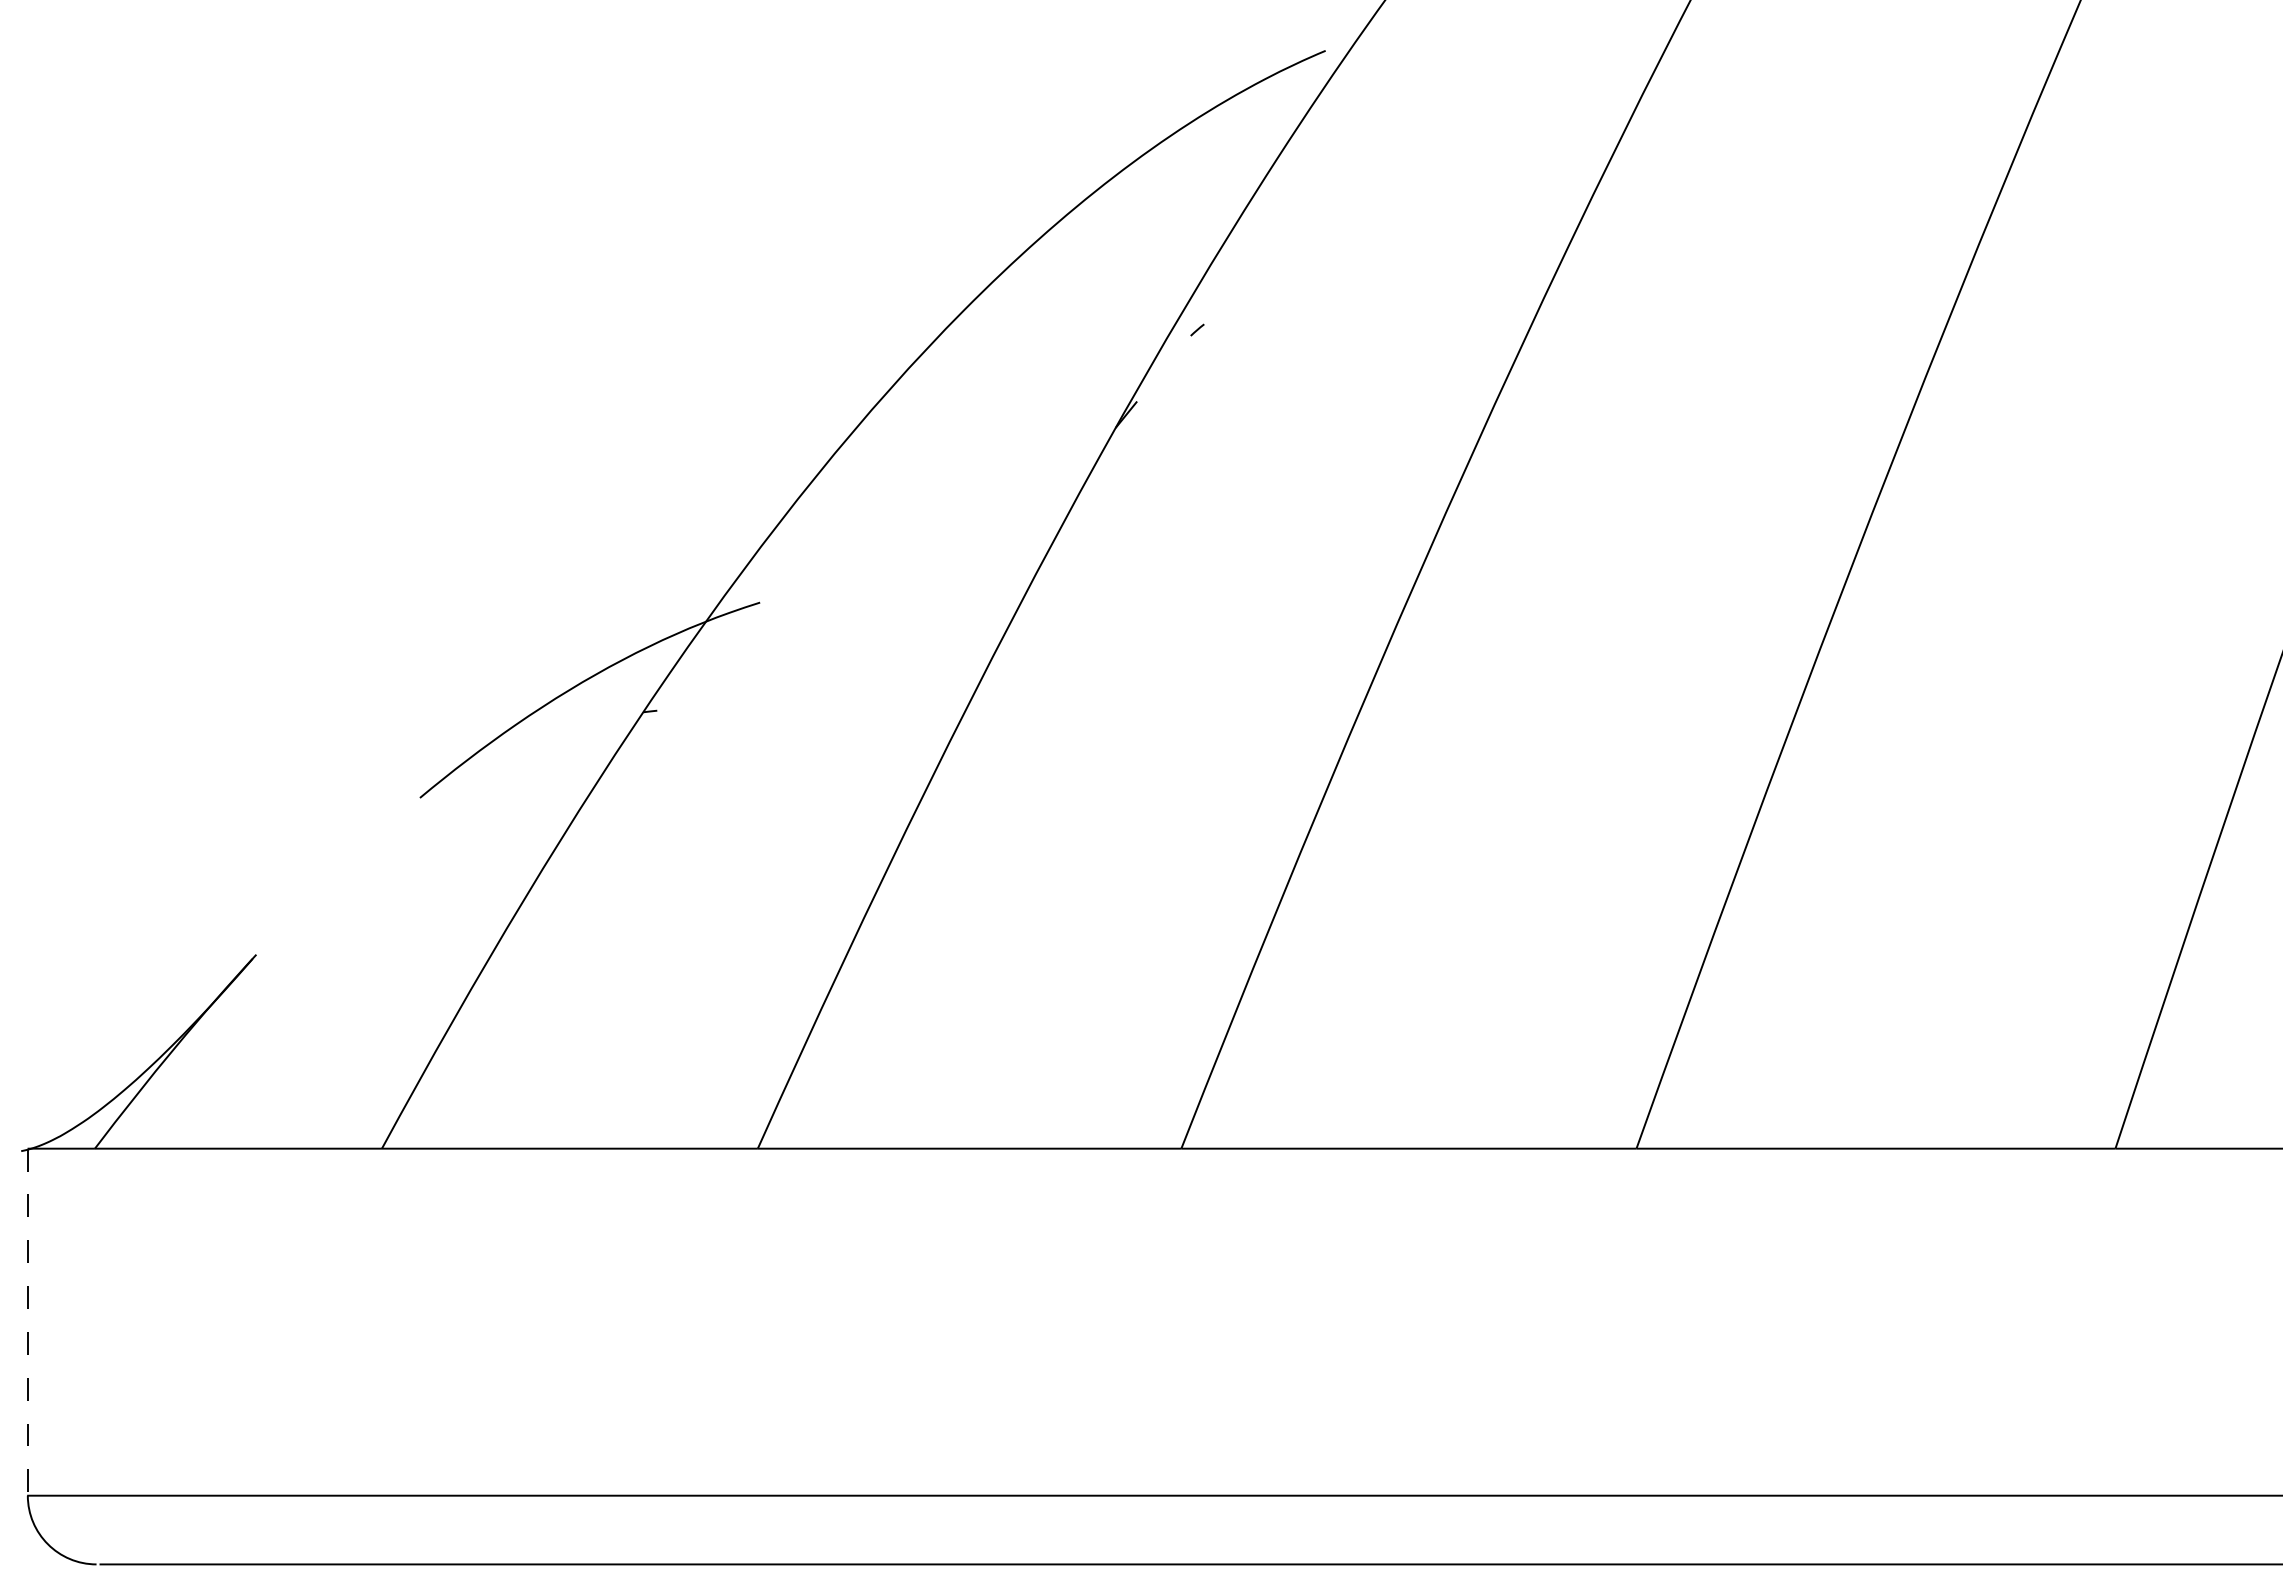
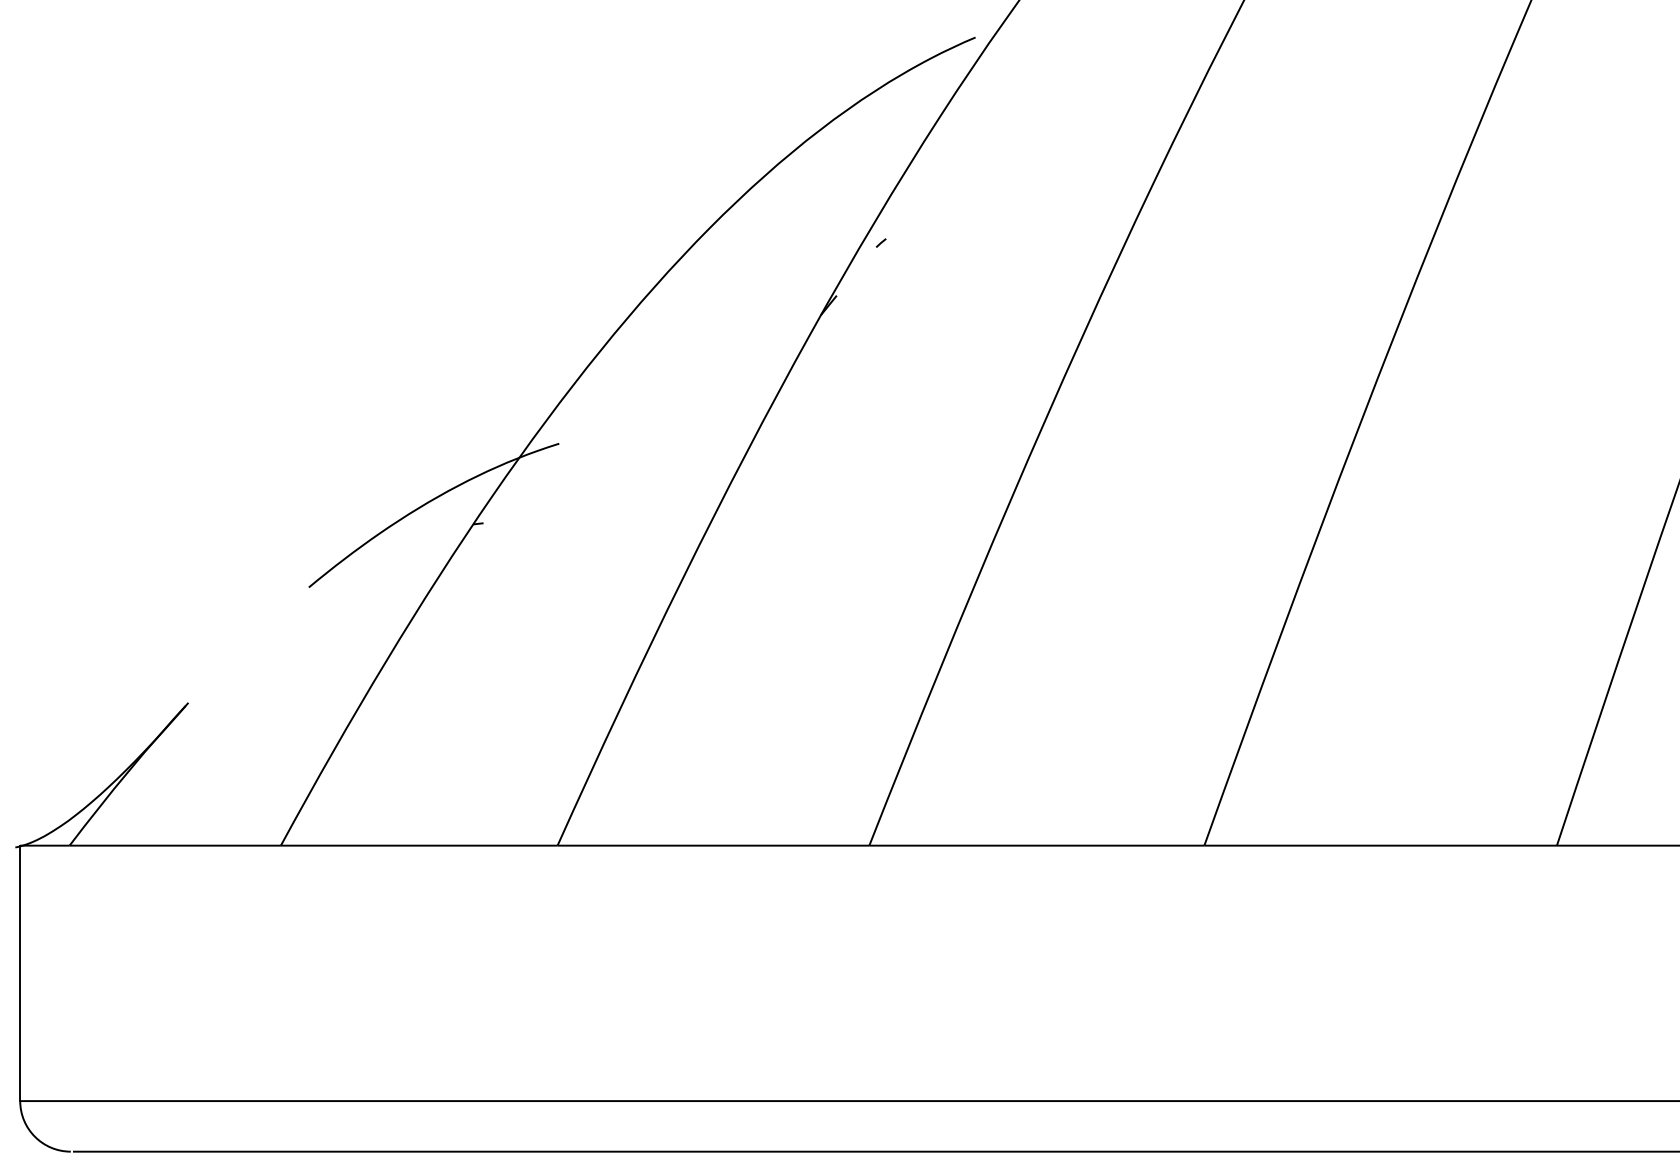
line: (27, 1322) -> (19, 973), dashed -> solid

